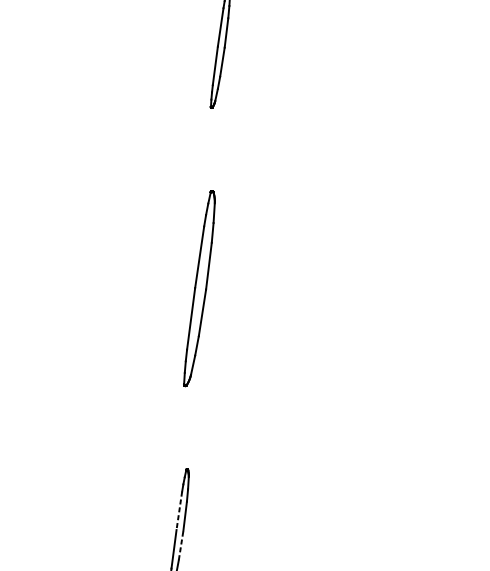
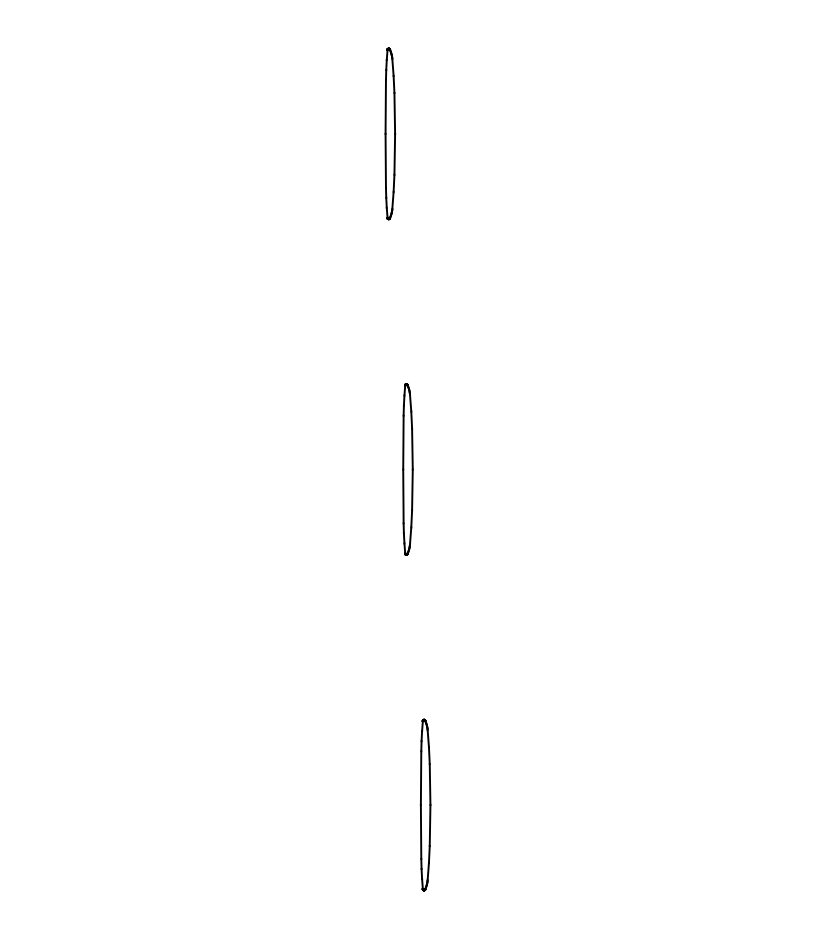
part: (200, 288) -> (407, 469), size x0.62
line: (179, 511) -> (421, 778), dashed -> solid
line: (181, 545) -> (430, 825), dashed -> solid

